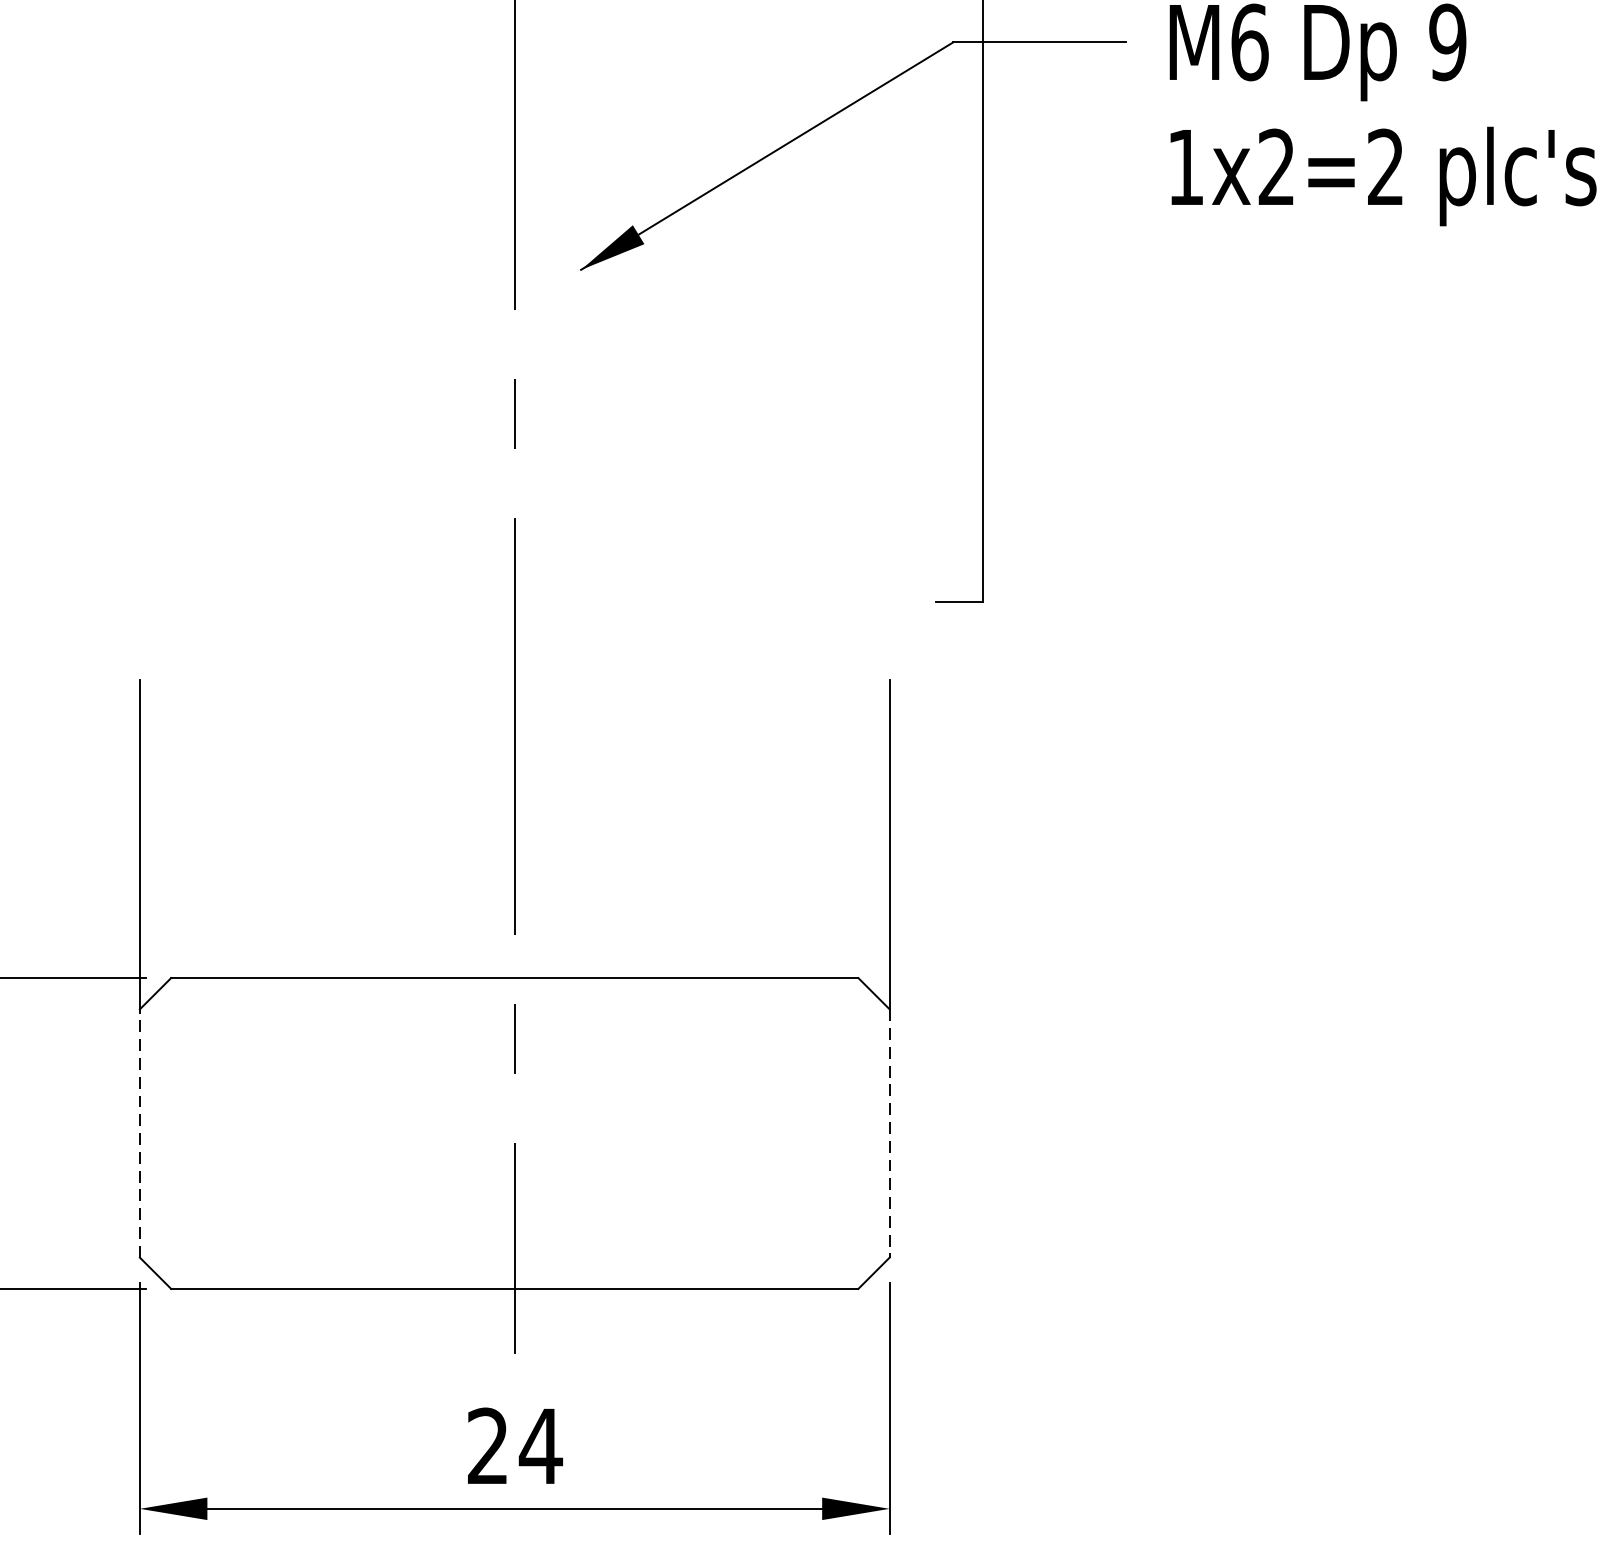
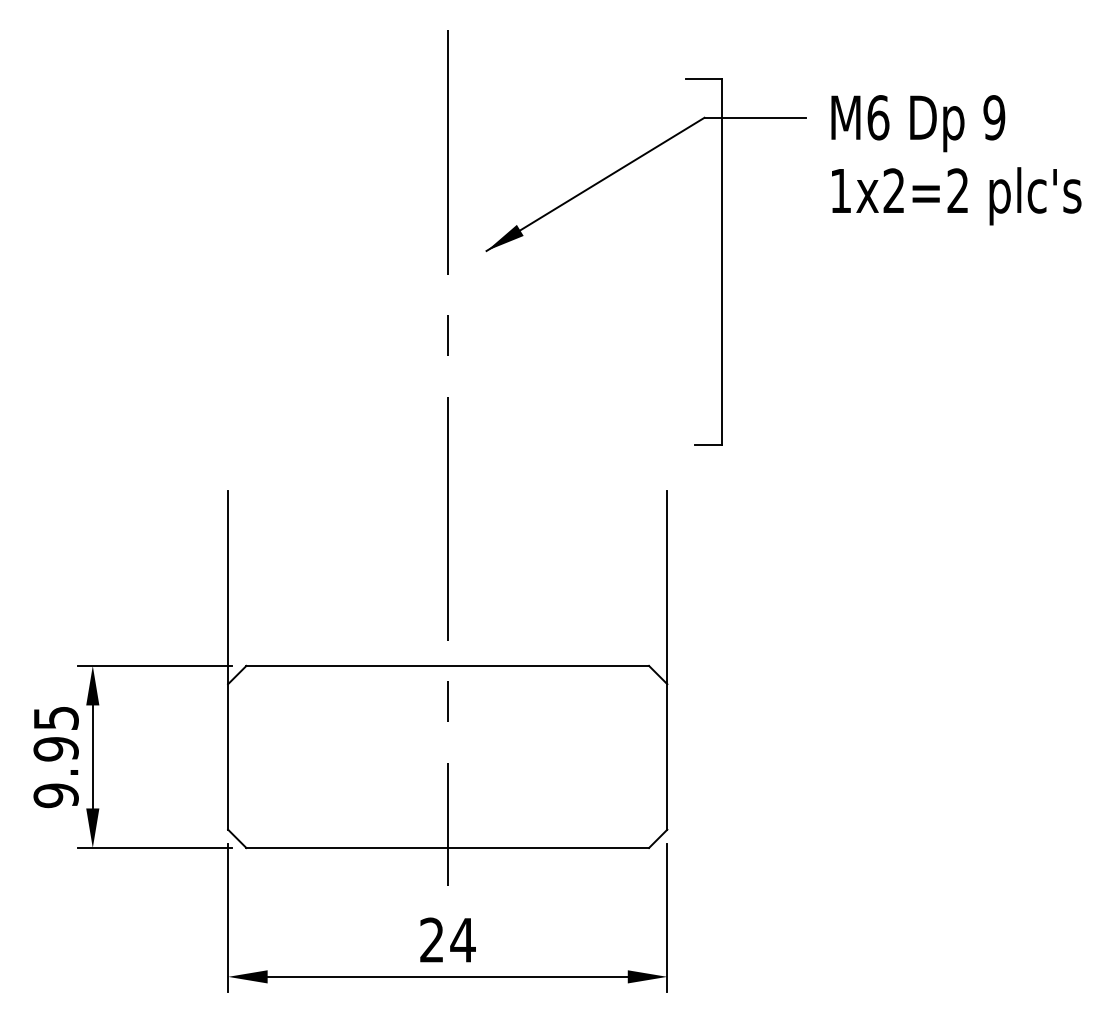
line: (140, 1132) -> (228, 756), dashed -> solid
line: (889, 1132) -> (667, 756), dashed -> solid

